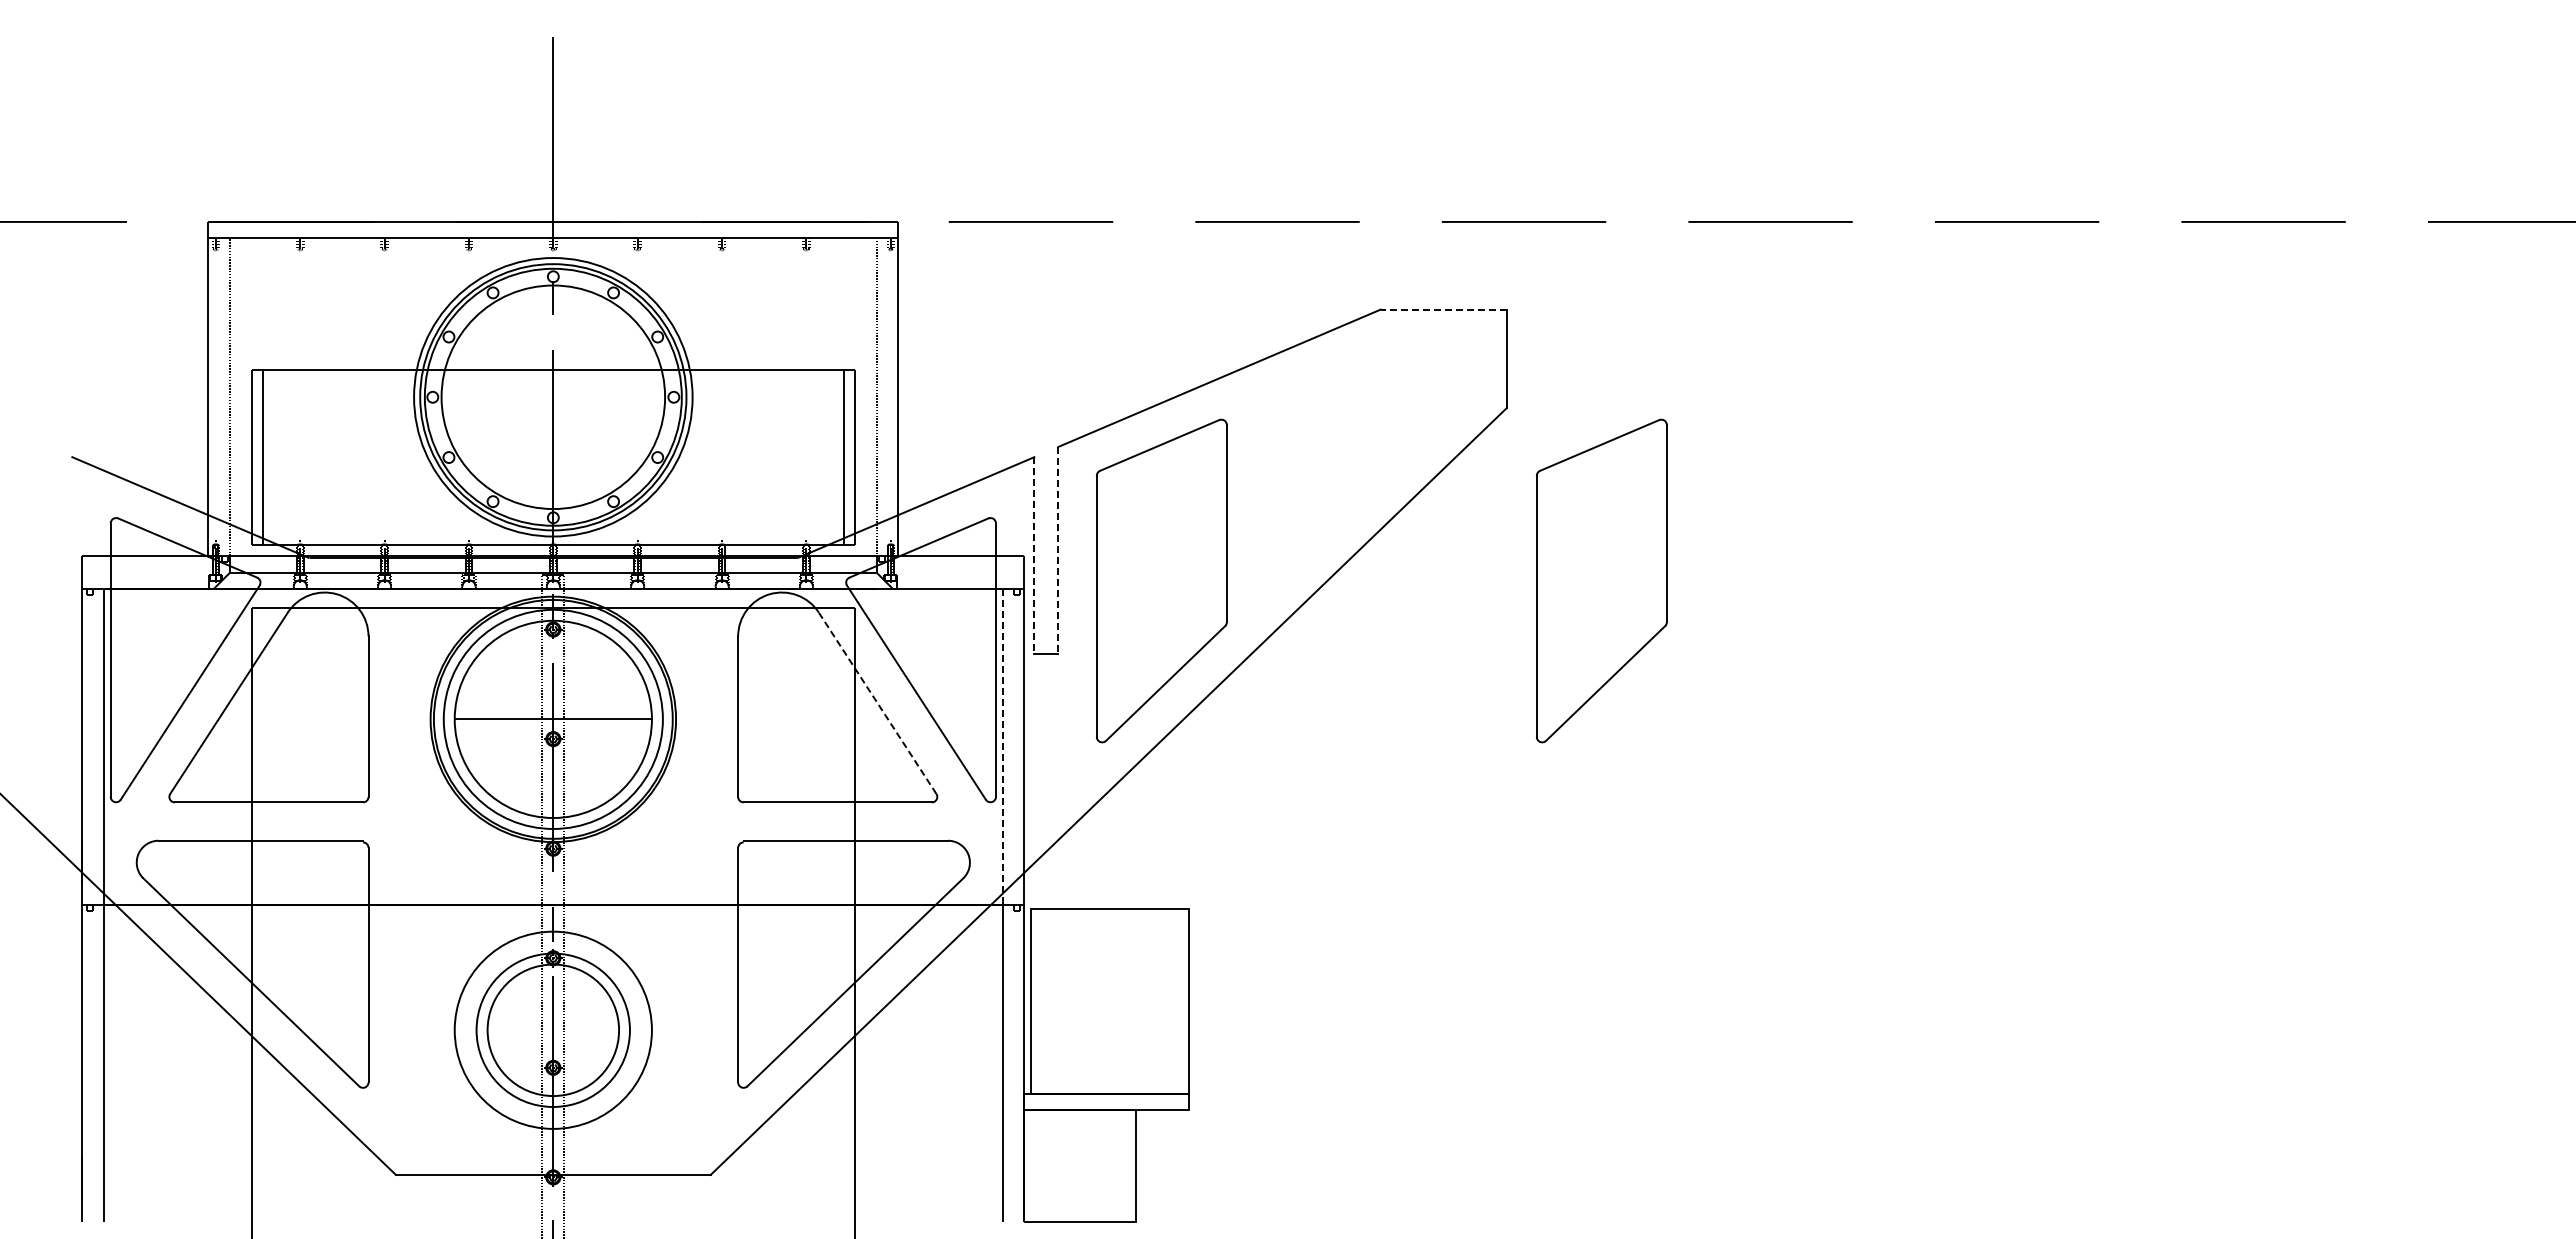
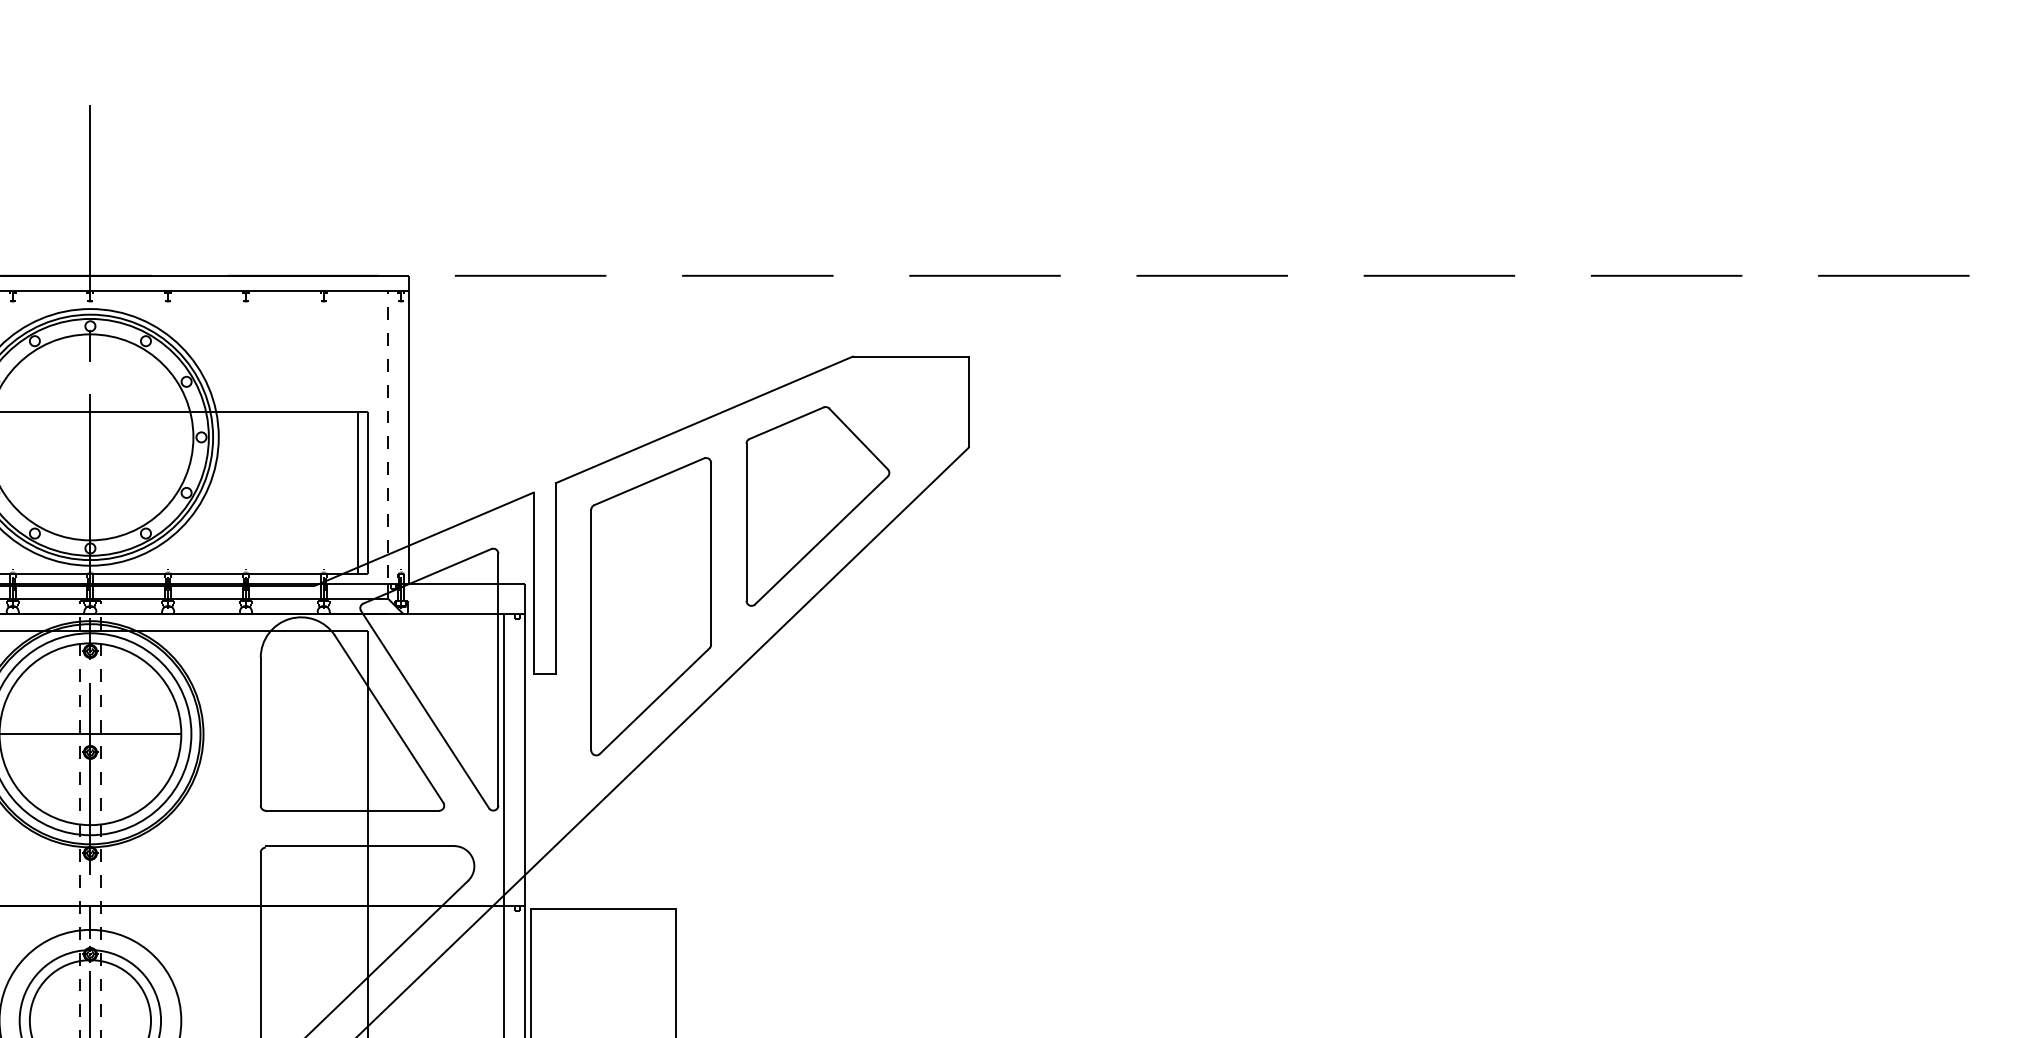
line: (1443, 309) -> (910, 356), dashed -> solid
part: (1342, 471) -> (817, 505), added
line: (1058, 550) -> (555, 578), dashed -> solid
line: (1034, 556) -> (533, 584), dashed -> solid
part: (1601, 580) -> (1056, 606), removed
line: (877, 702) -> (389, 718), dashed -> solid
line: (1002, 747) -> (504, 760), dashed -> solid

